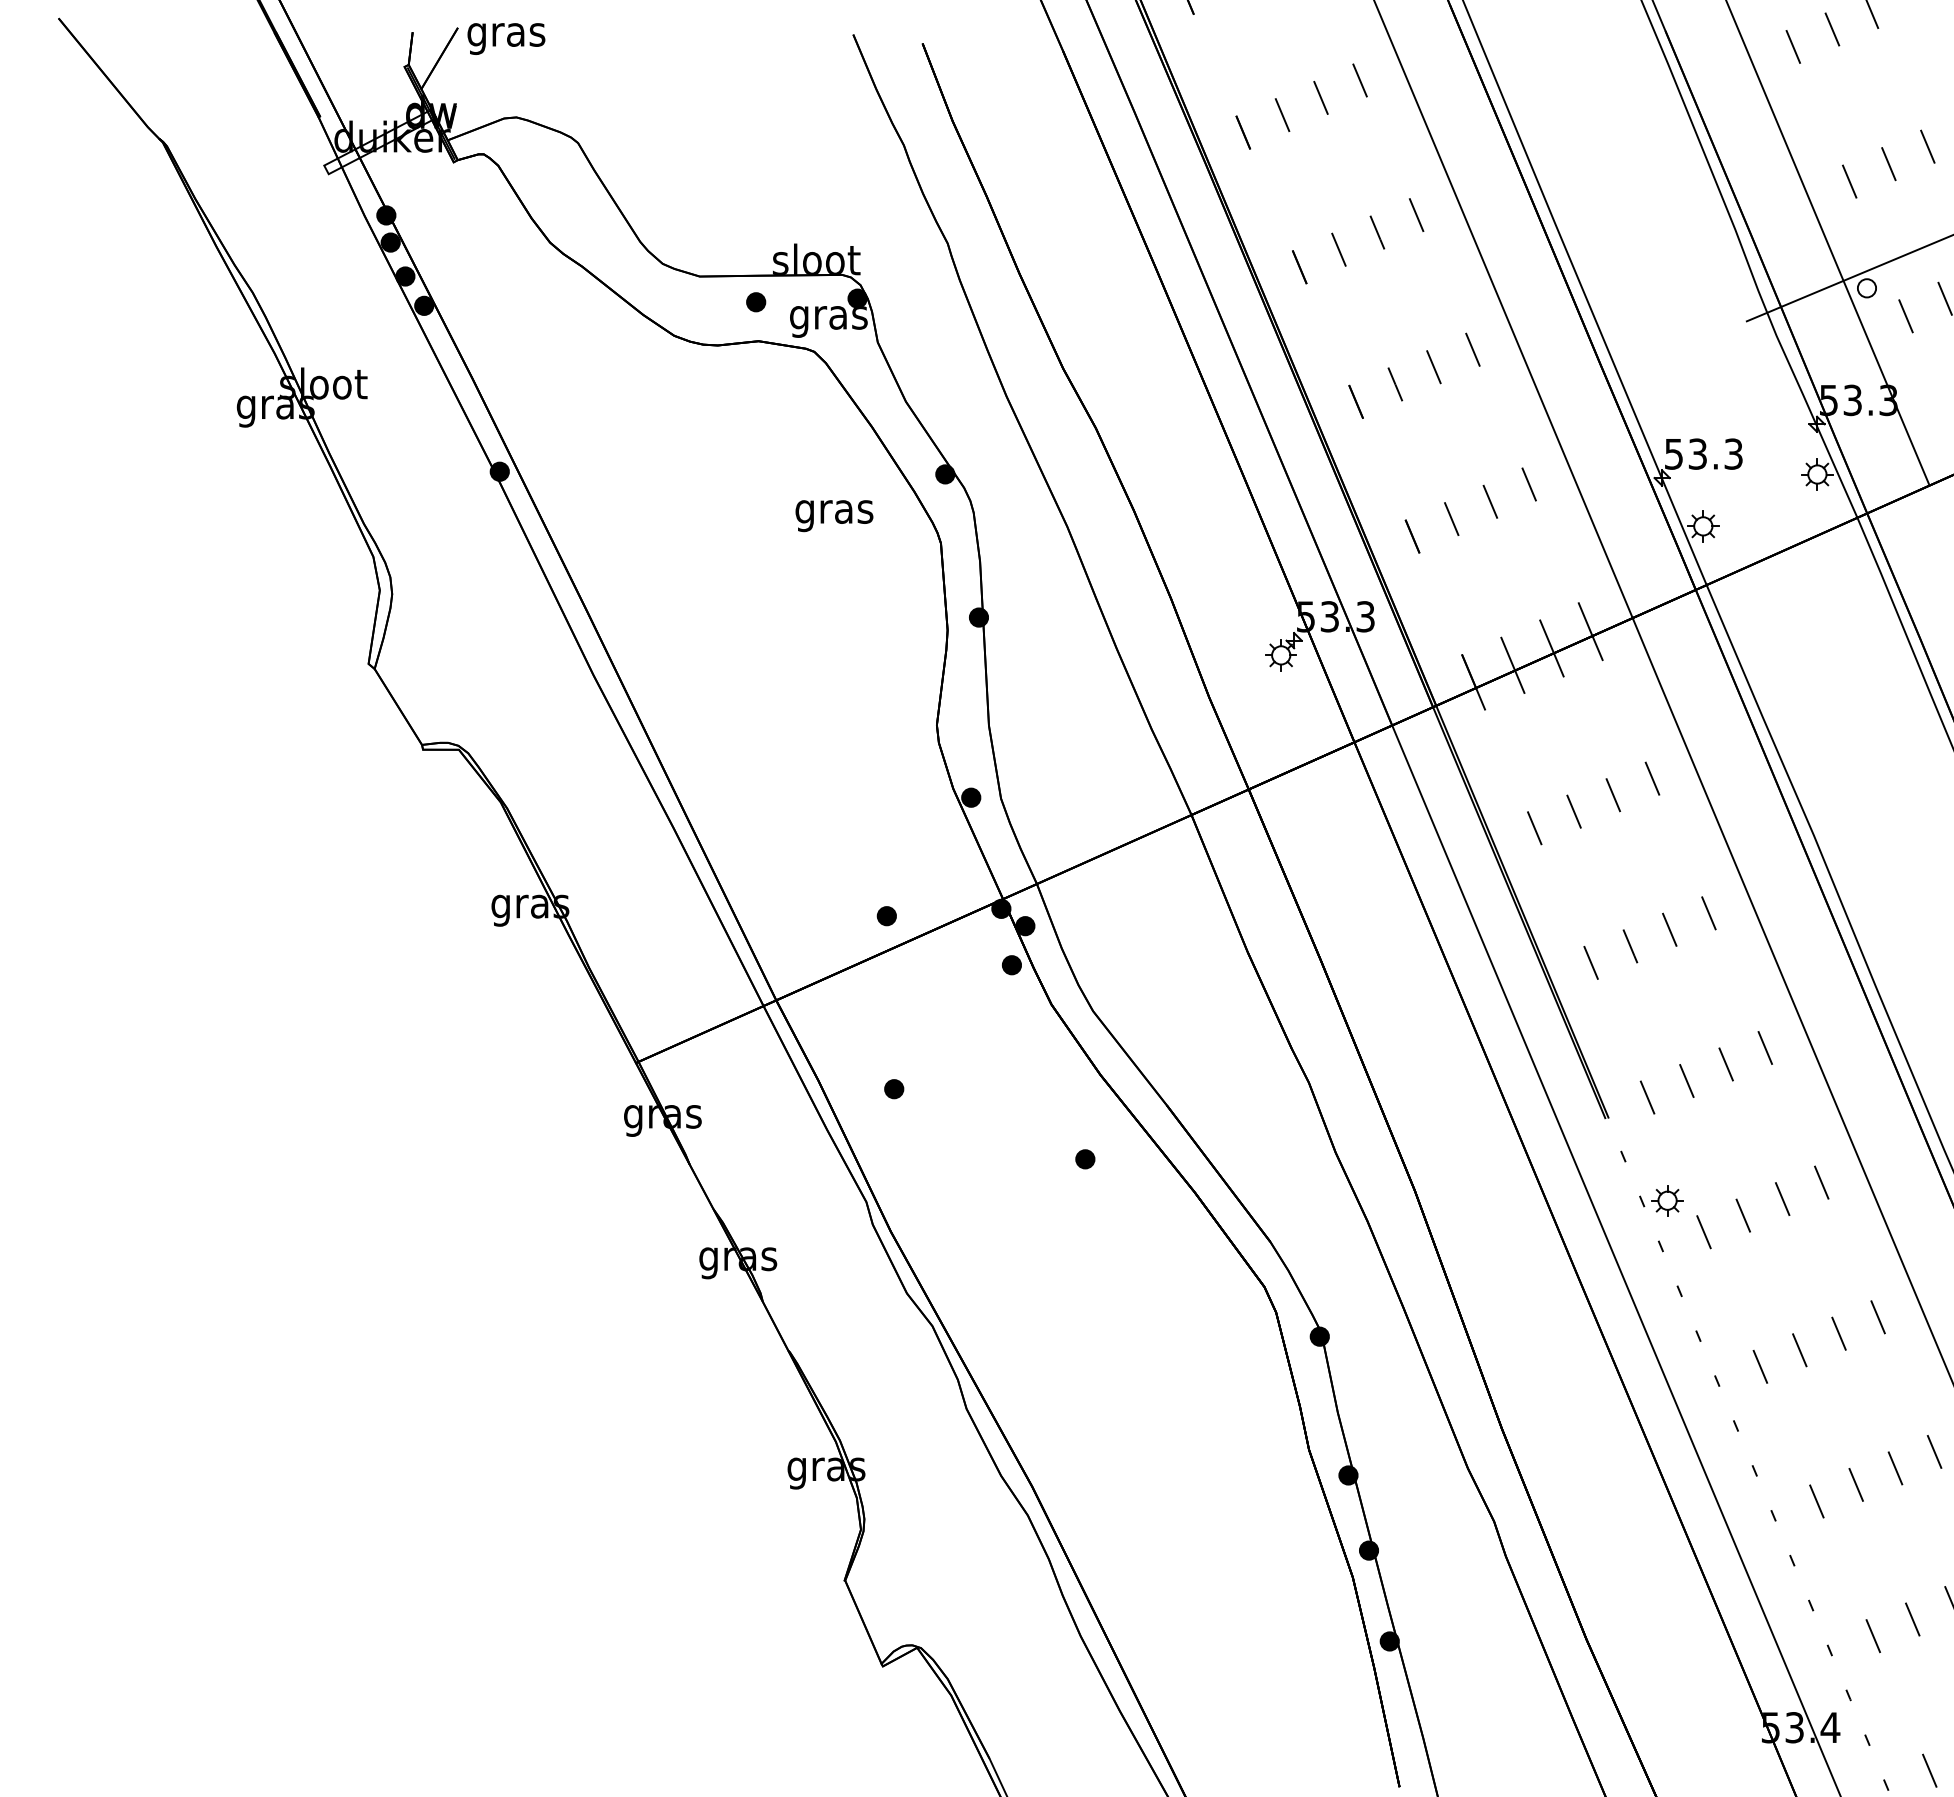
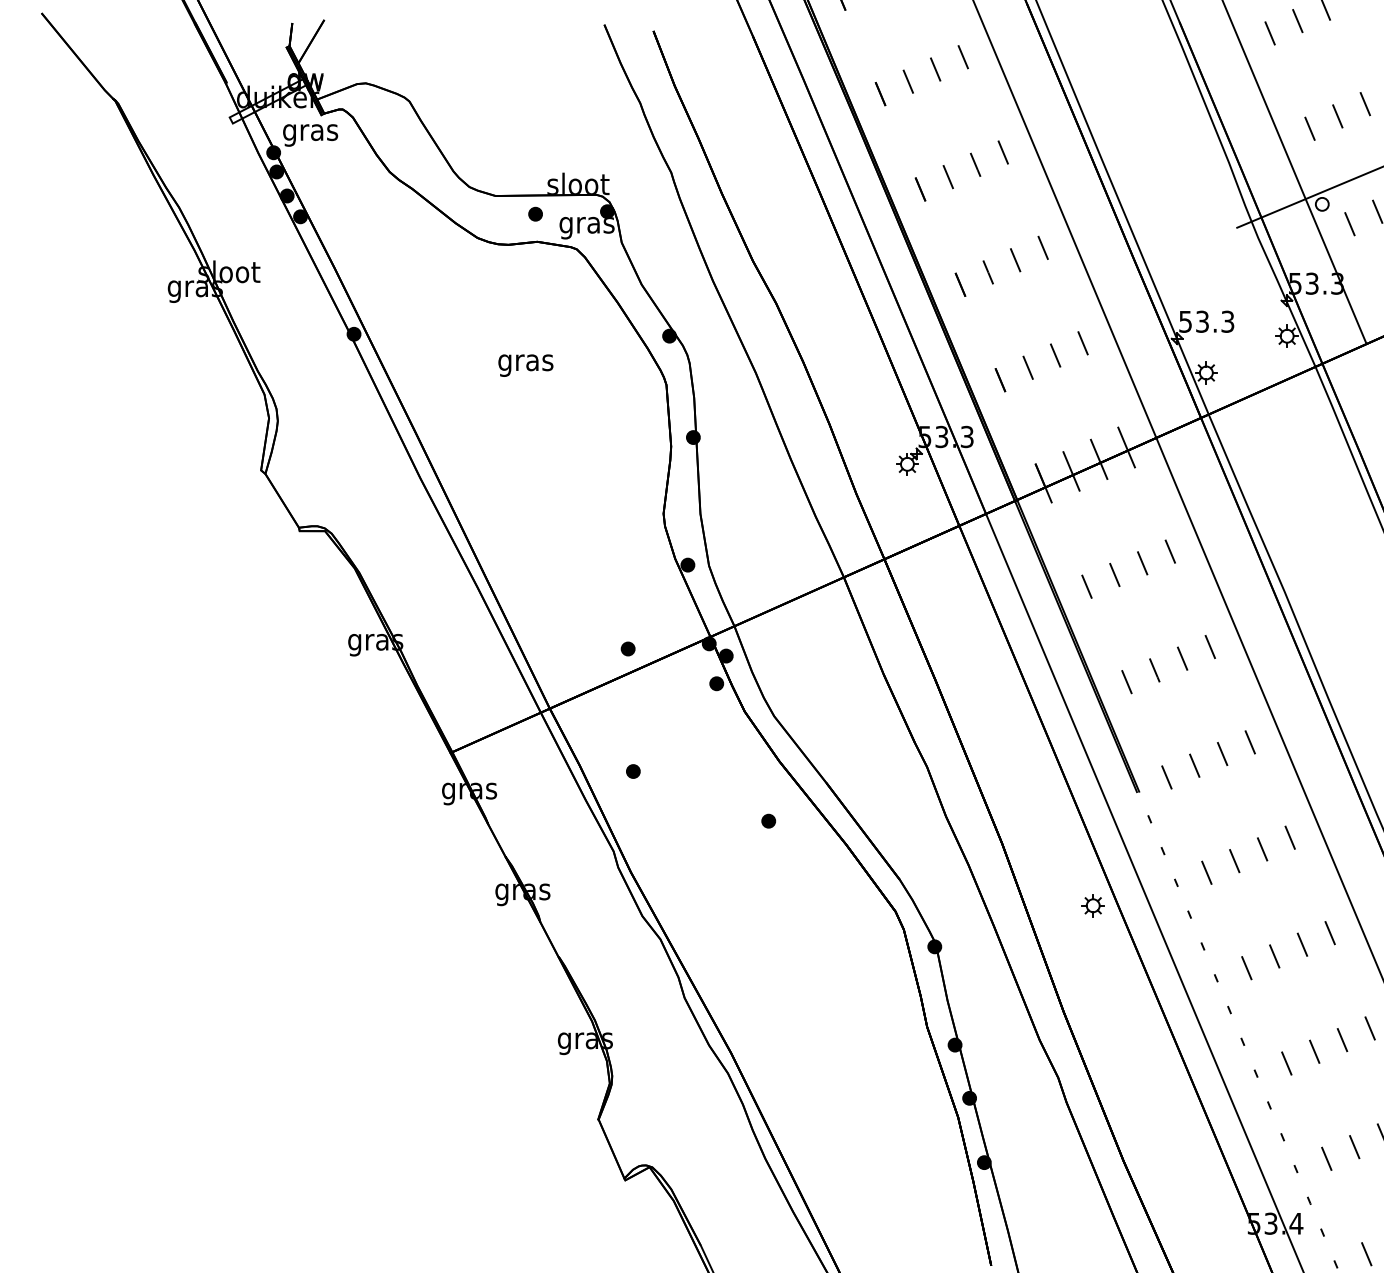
text: (506, 38) -> (310, 135), moved
text: (834, 516) -> (525, 365), moved
part: (1667, 1200) -> (1093, 905), moved

